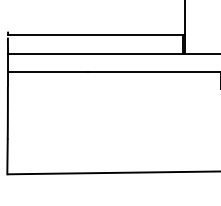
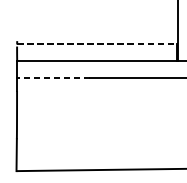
line: (96, 34) -> (97, 43), solid -> dashed
line: (47, 72) -> (53, 78), solid -> dashed

